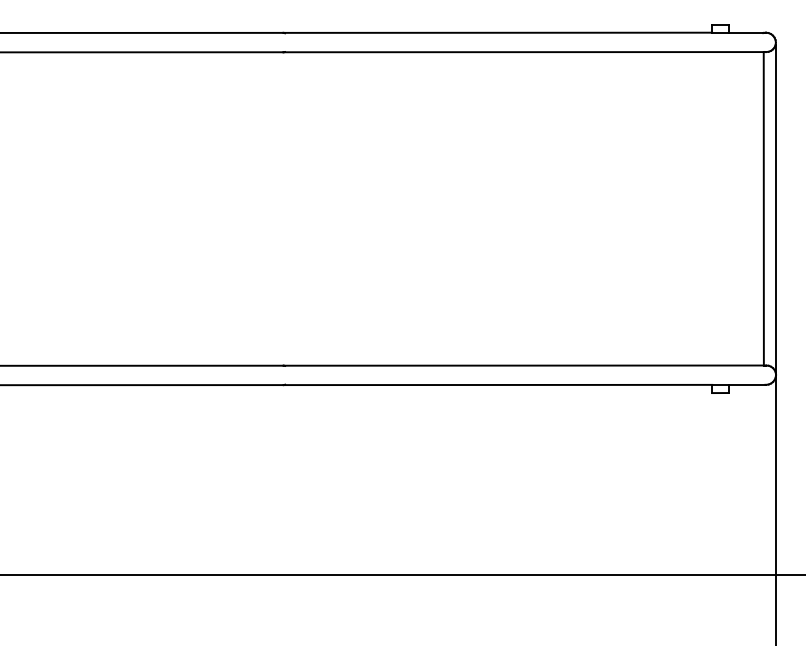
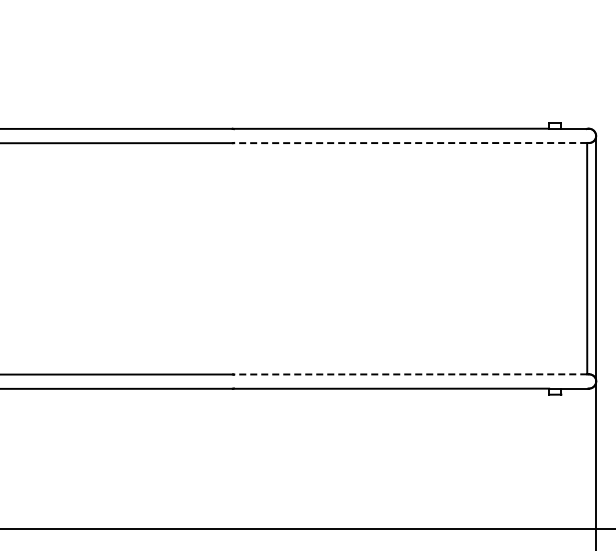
line: (523, 52) -> (409, 143), solid -> dashed
line: (523, 365) -> (409, 374), solid -> dashed

